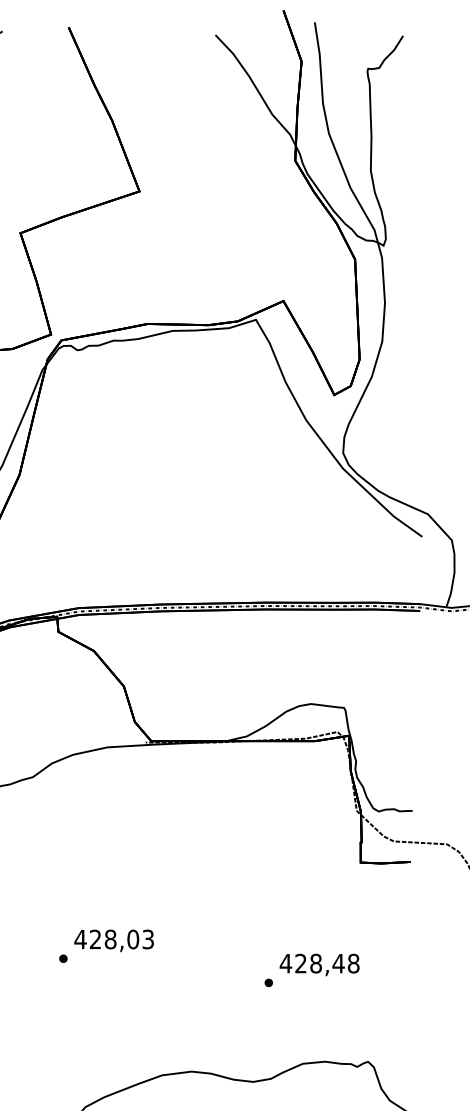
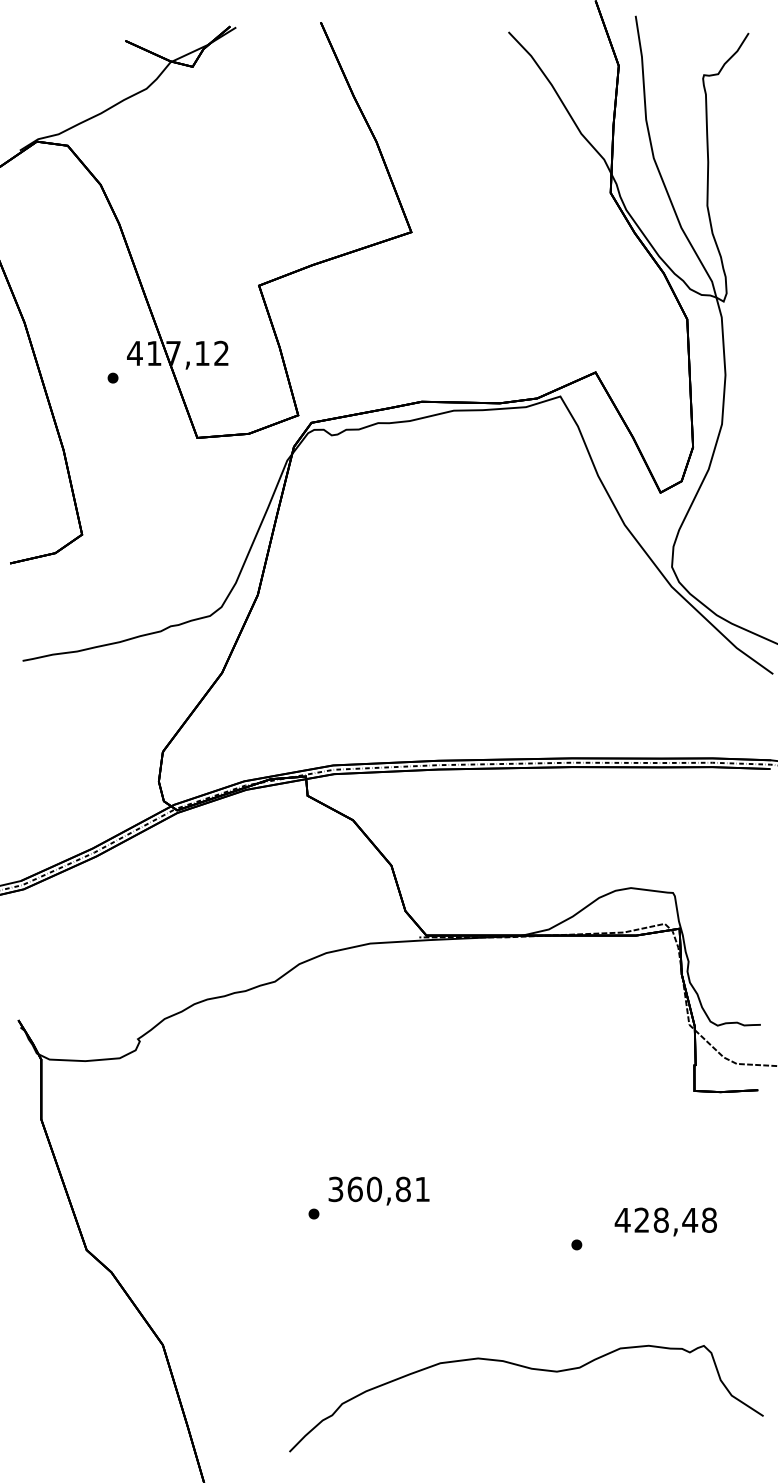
text: (113, 939) -> (378, 1189), 428,03 -> 360,81
text: (319, 964) -> (665, 1221), moved

